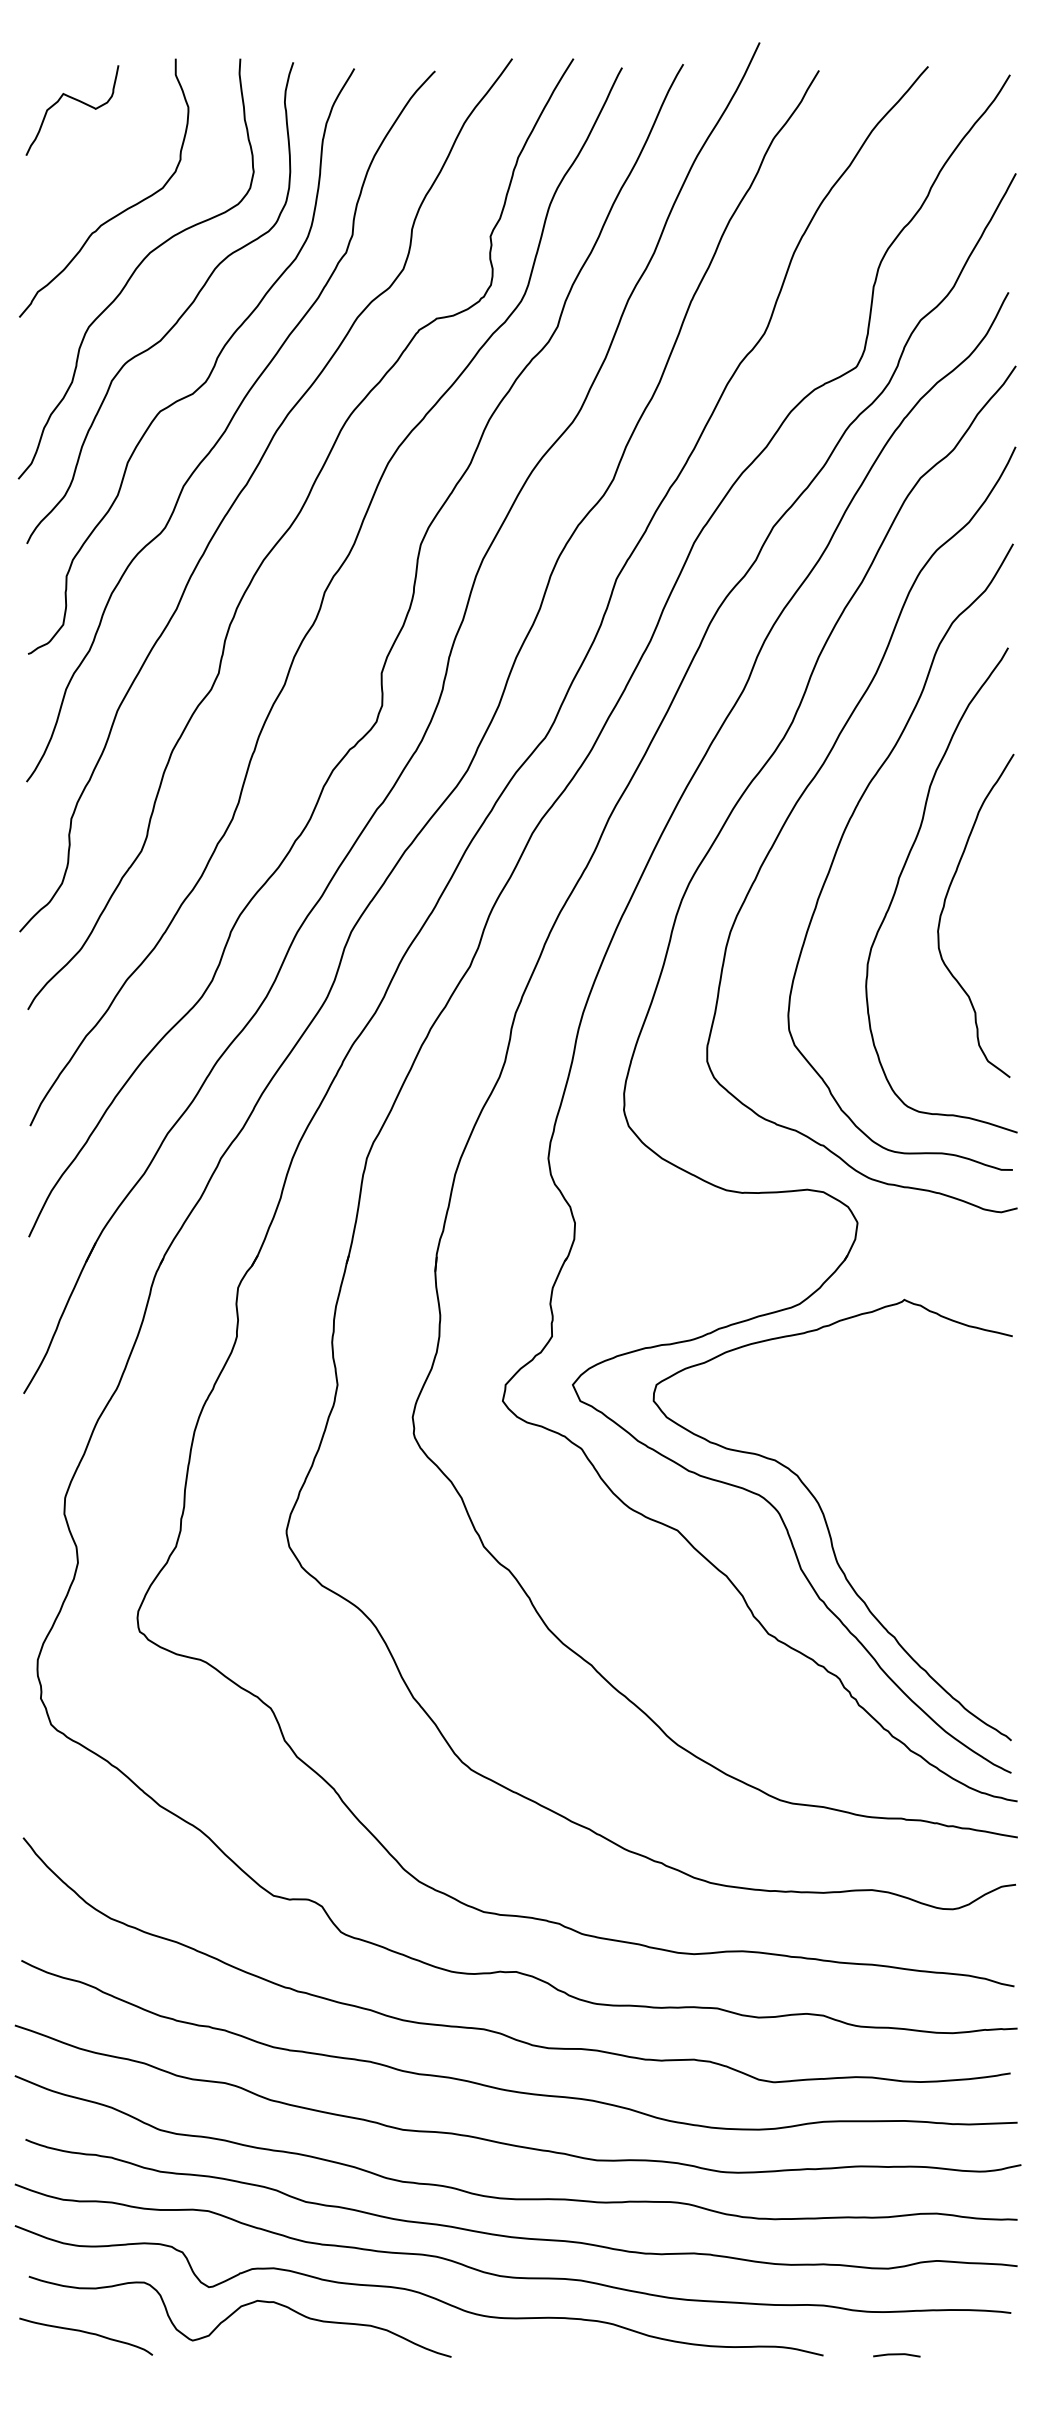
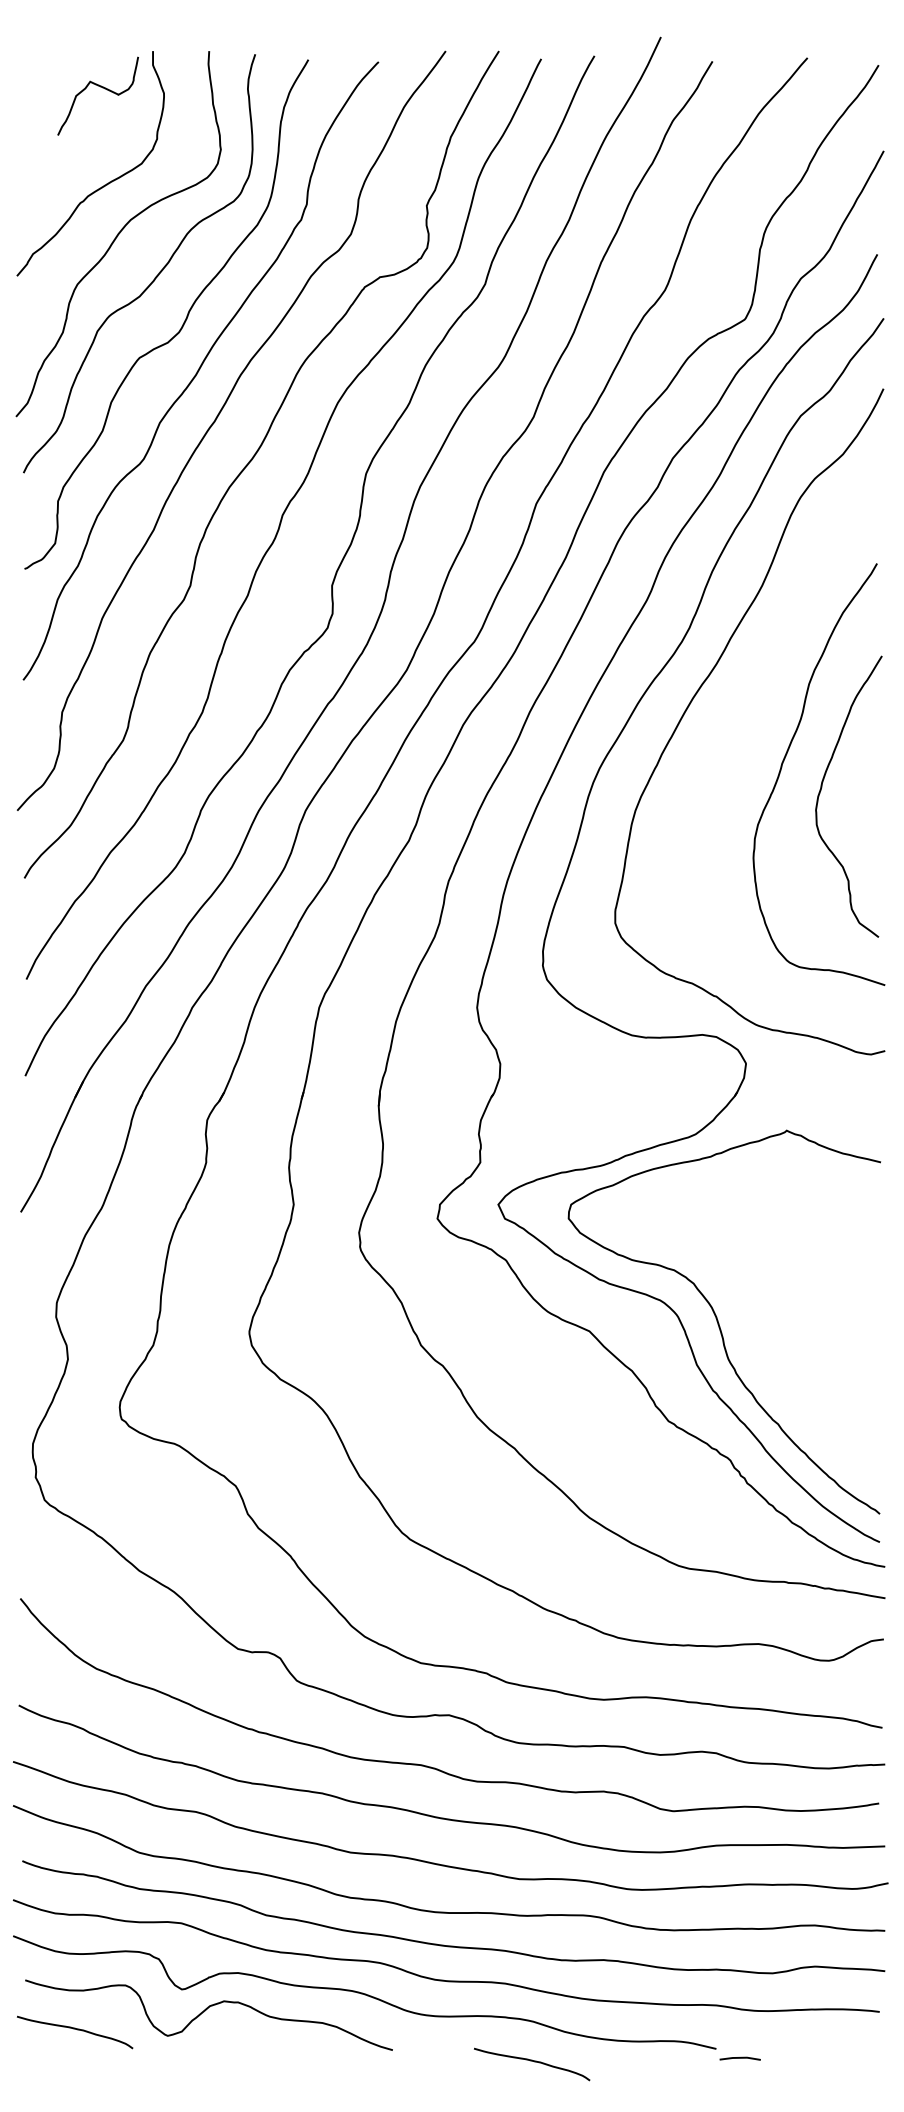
curve: (75, 100) -> (100, 87), moved
curve: (844, 835) -> (734, 726), removed
line: (896, 2355) -> (739, 2058), moved
curve: (614, 2371) -> (534, 2062), added

